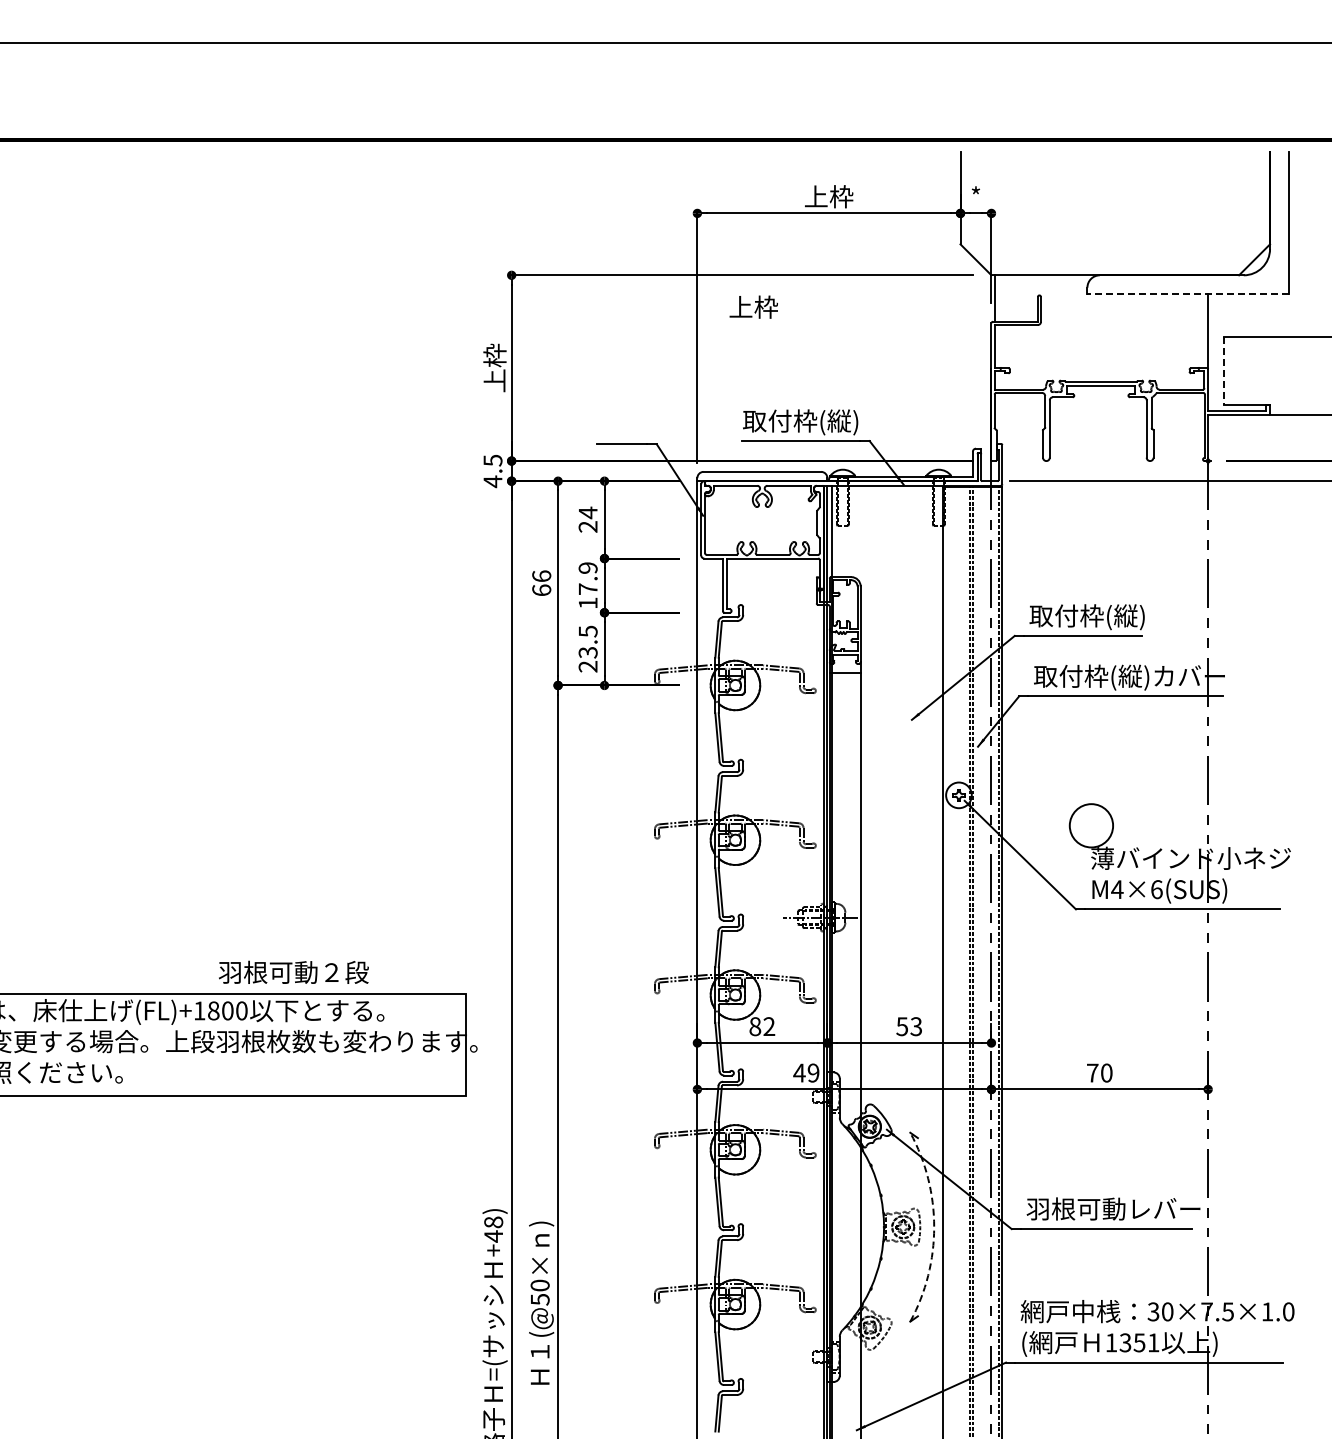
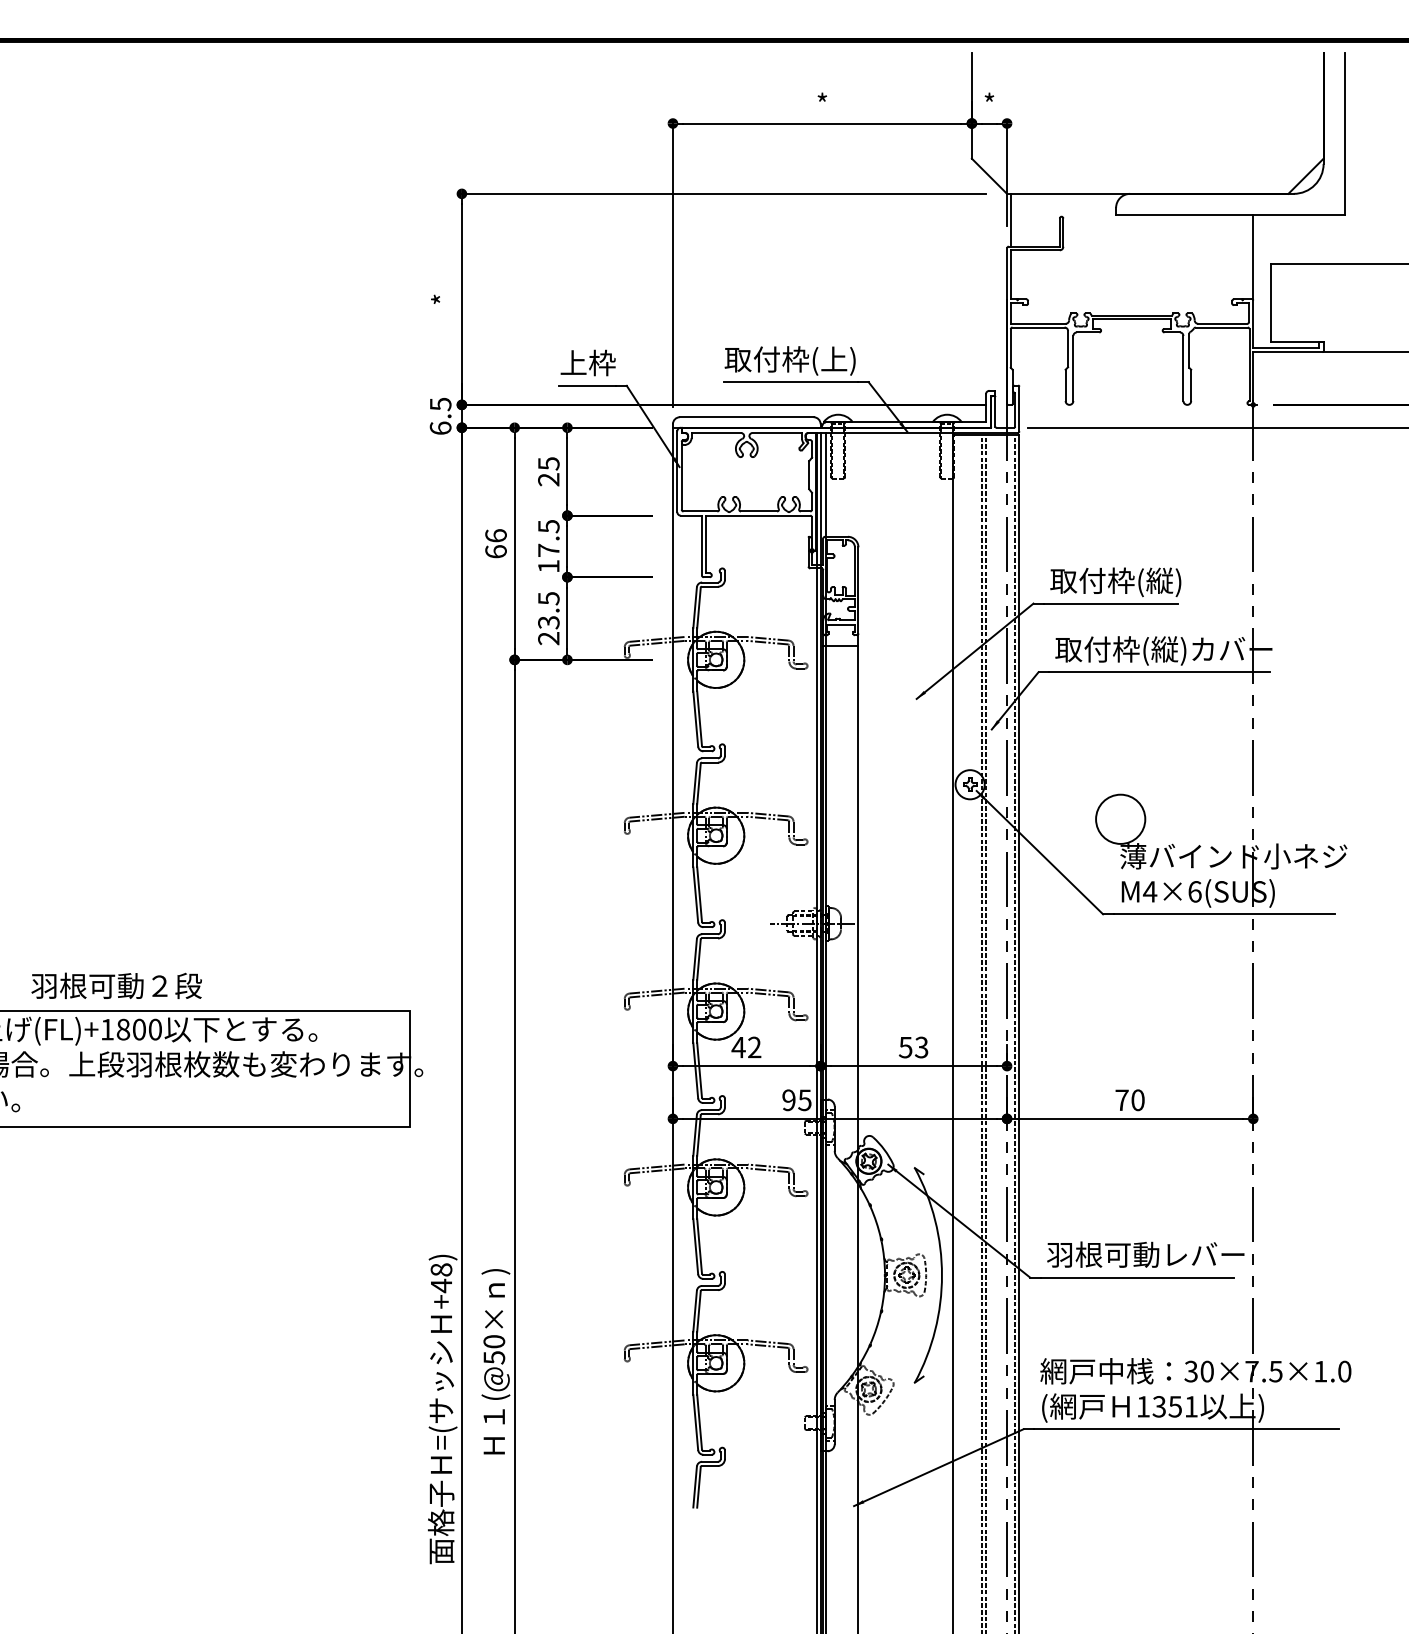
text: (829, 196) -> (823, 104), 上枠 -> *
line: (1188, 293) -> (1230, 214), dashed -> solid
text: (753, 306) -> (587, 362), moved
text: (494, 367) -> (442, 298), 上枠 -> *
line: (1223, 371) -> (1270, 303), dashed -> solid
text: (838, 420) -> (833, 358), 取付枠(縦) -> 取付枠(上)
text: (492, 481) -> (440, 428), 4.5 -> 6.5
text: (588, 512) -> (549, 463), 24 -> 25
text: (587, 568) -> (548, 526), 17.9 -> 17.5
text: (293, 971) -> (116, 984), moved
text: (754, 1026) -> (737, 1047), 82 -> 42
text: (806, 1072) -> (796, 1099), 49 -> 95
arc: (934, 1227) -> (942, 1275), dashed -> solid

